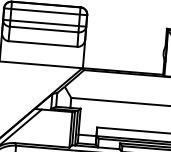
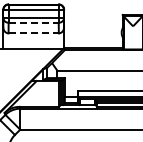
line: (45, 29) -> (34, 22), solid -> dashed
line: (44, 44) -> (34, 33), solid -> dashed

